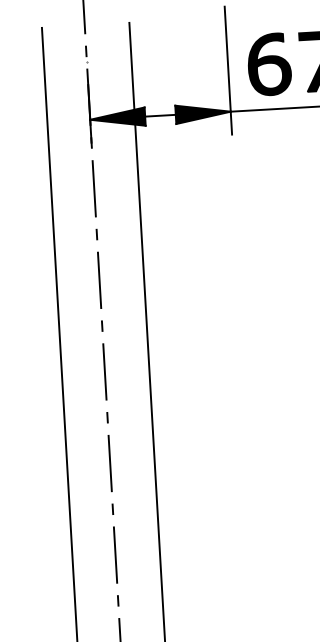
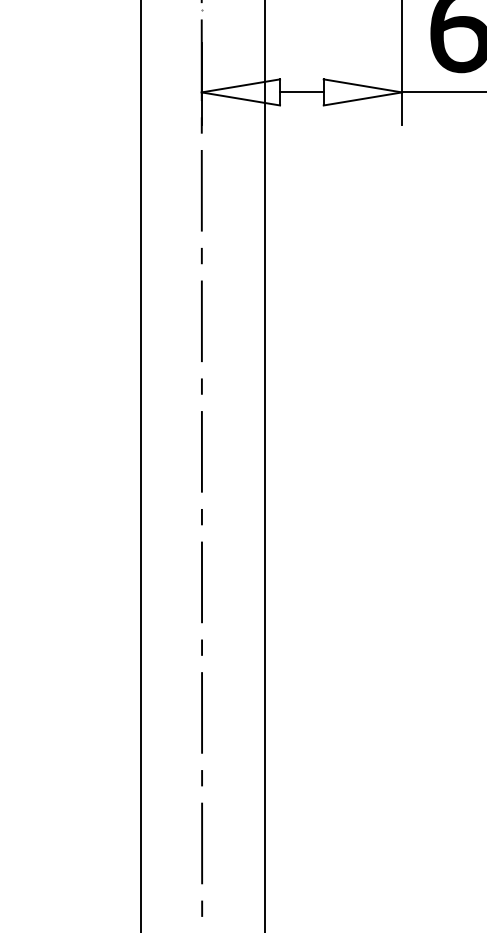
fill: (203, 113) -> (362, 92), removed
fill: (117, 118) -> (240, 92), removed

